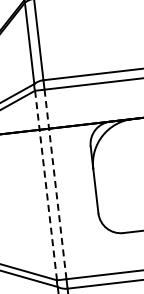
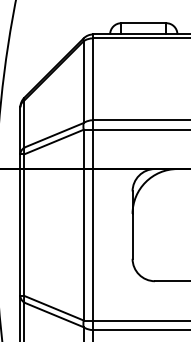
line: (55, 183) -> (93, 224), dashed -> solid
line: (45, 185) -> (83, 225), dashed -> solid

